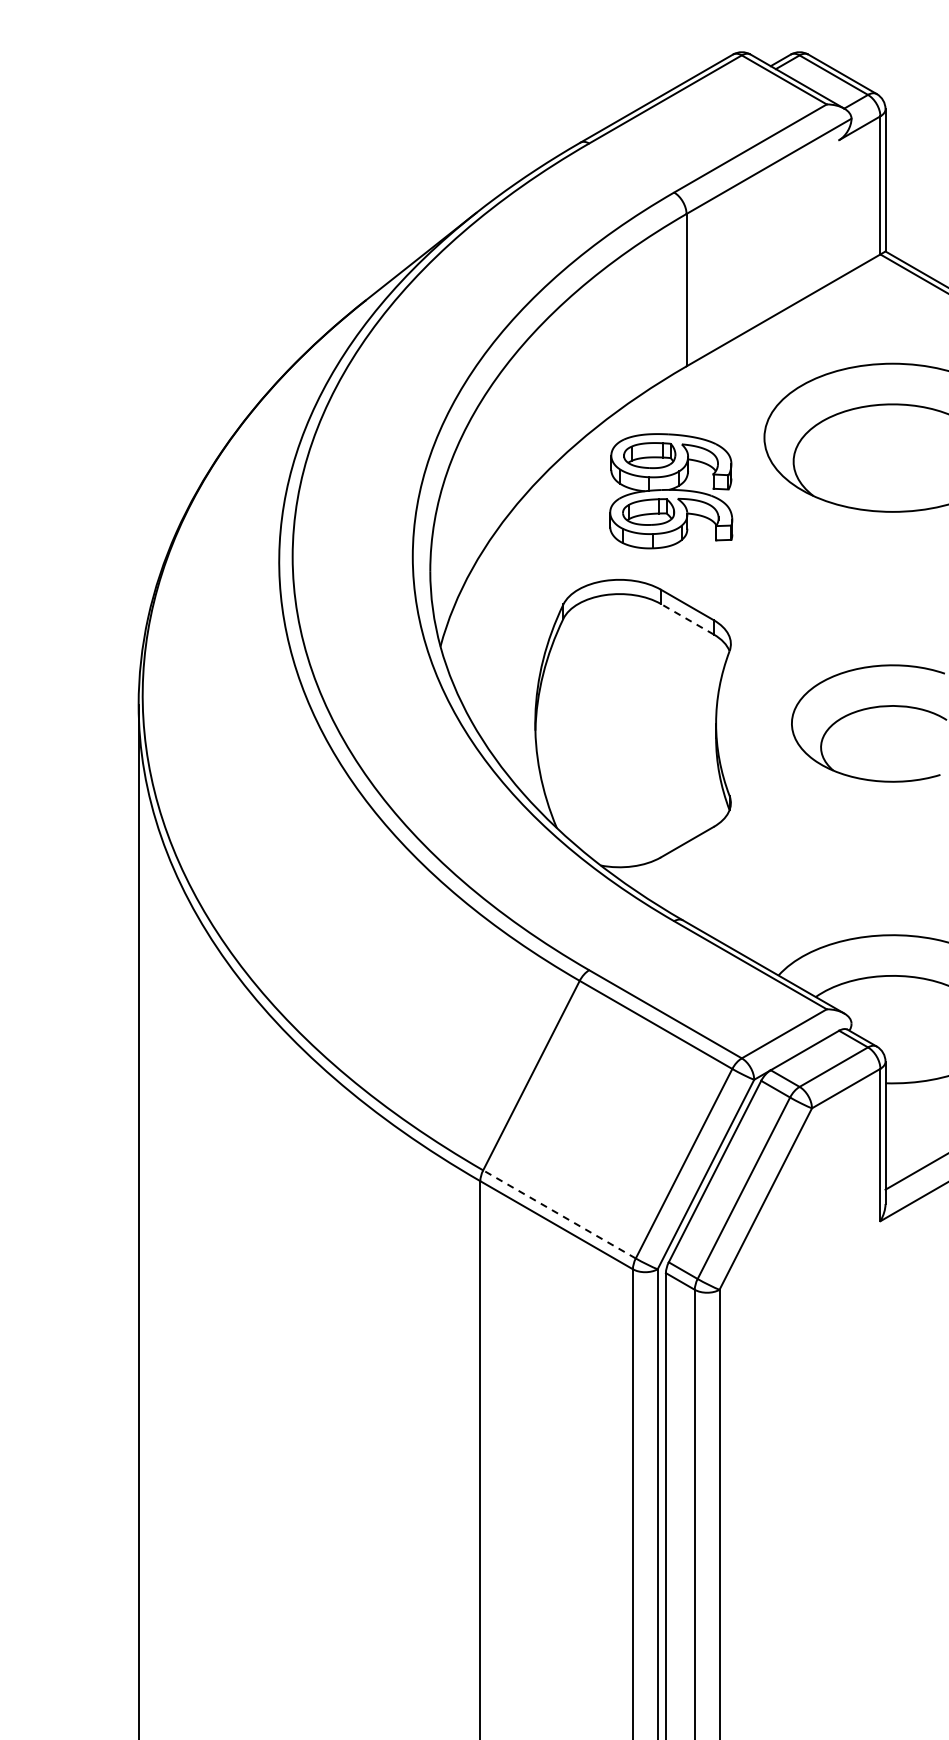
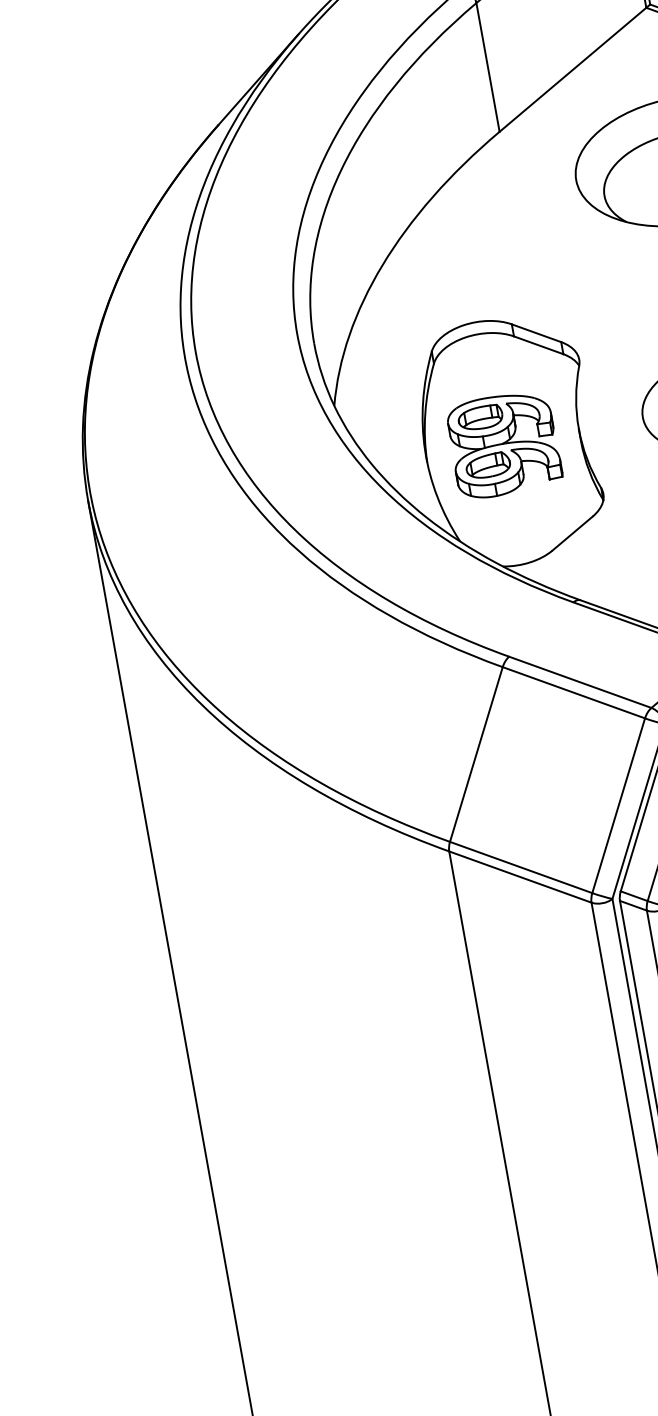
part: (671, 491) -> (504, 445), moved
line: (687, 619) -> (538, 345), dashed -> solid
line: (559, 1214) -> (521, 867), dashed -> solid

